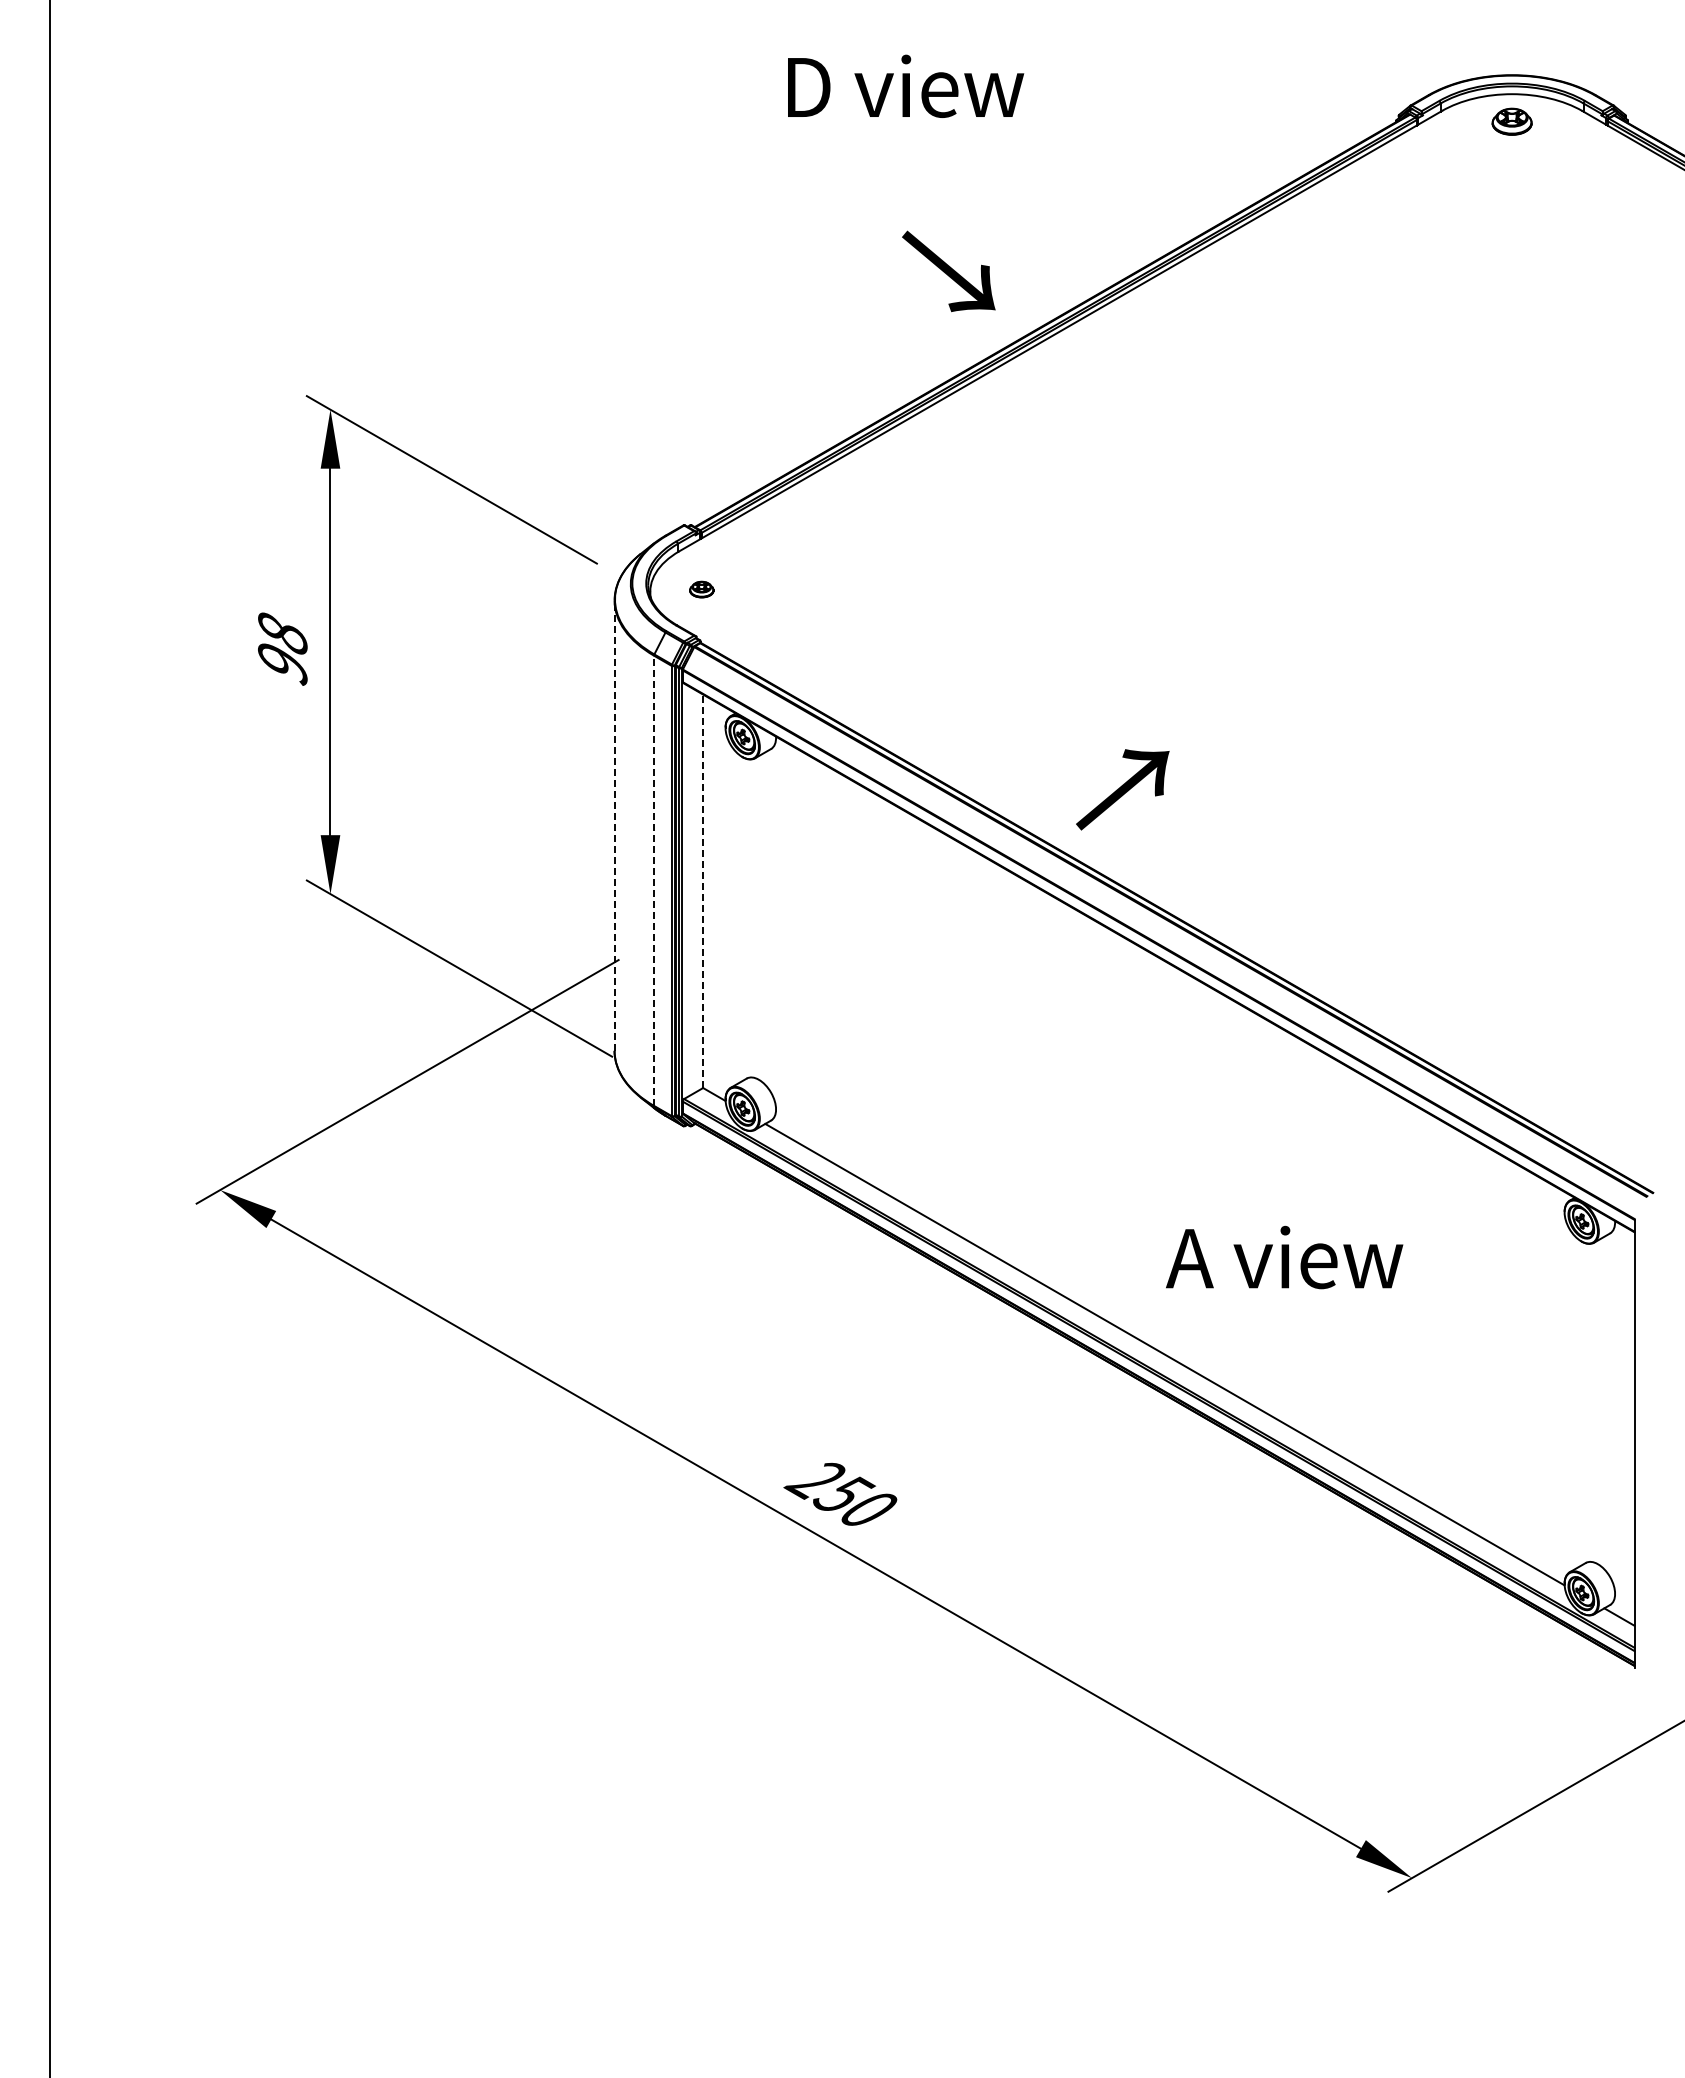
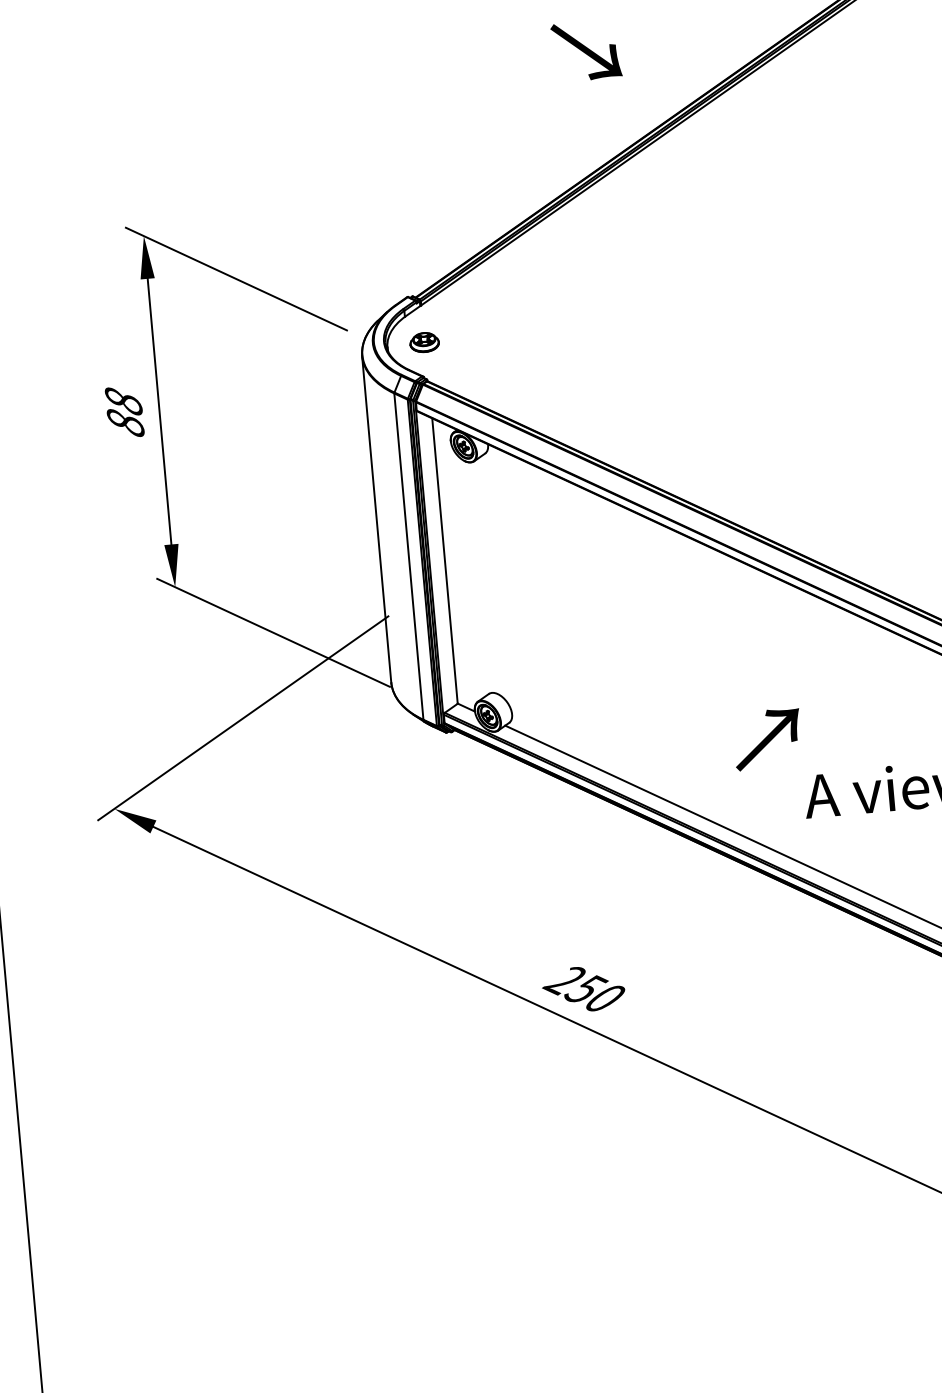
text: (948, 271) -> (586, 51), moved
part: (701, 589) -> (424, 342), size x1.67
text: (282, 663) -> (125, 423), 98 -> 88
text: (1122, 789) -> (767, 739), moved
line: (614, 825) -> (376, 519), dashed -> solid
line: (654, 880) -> (409, 556), dashed -> solid
line: (702, 891) -> (444, 561), dashed -> solid

